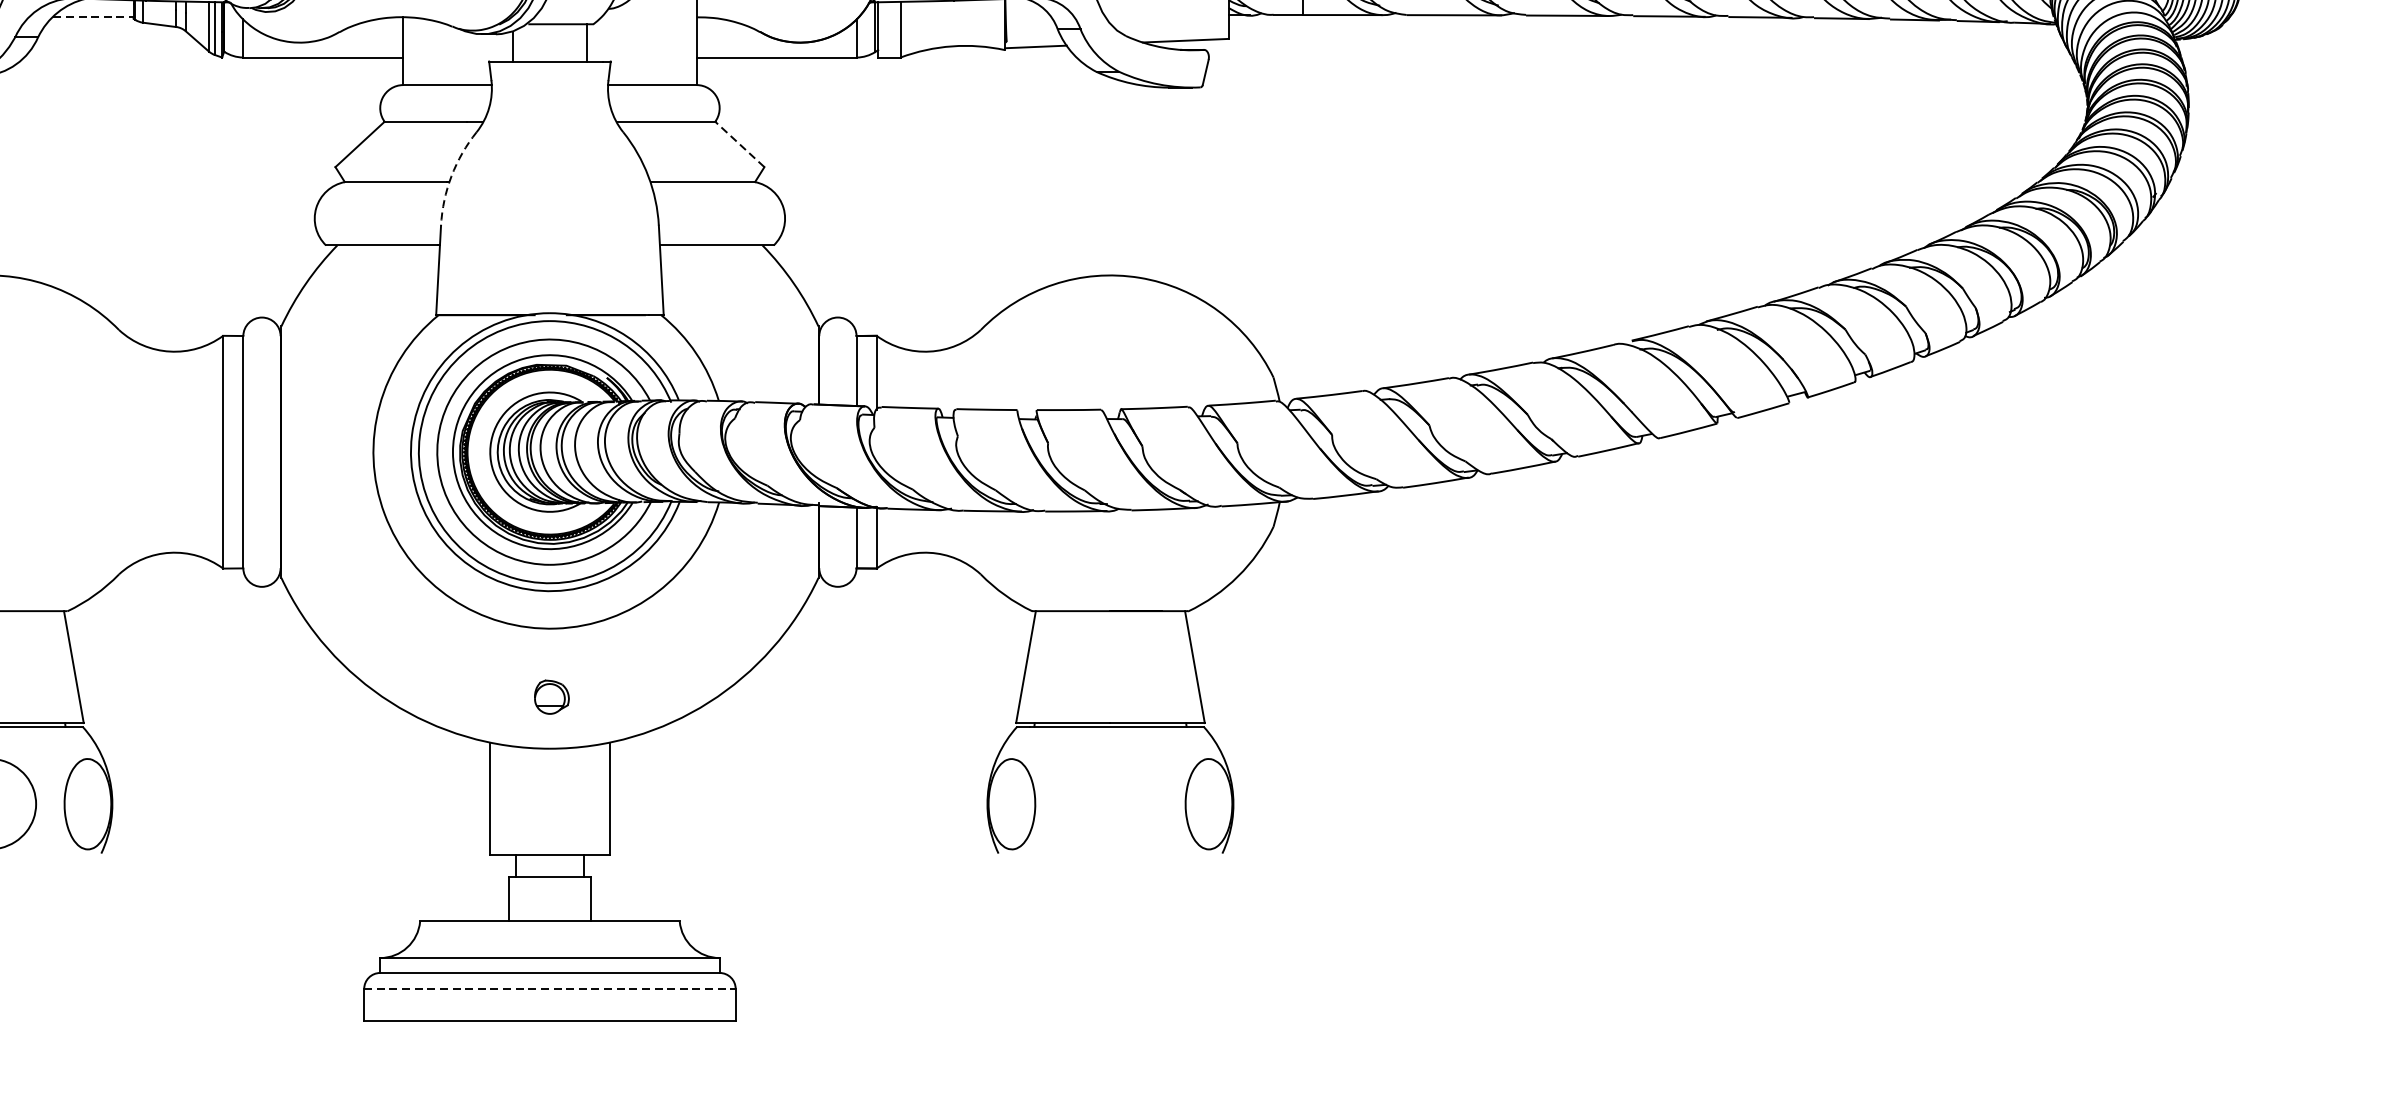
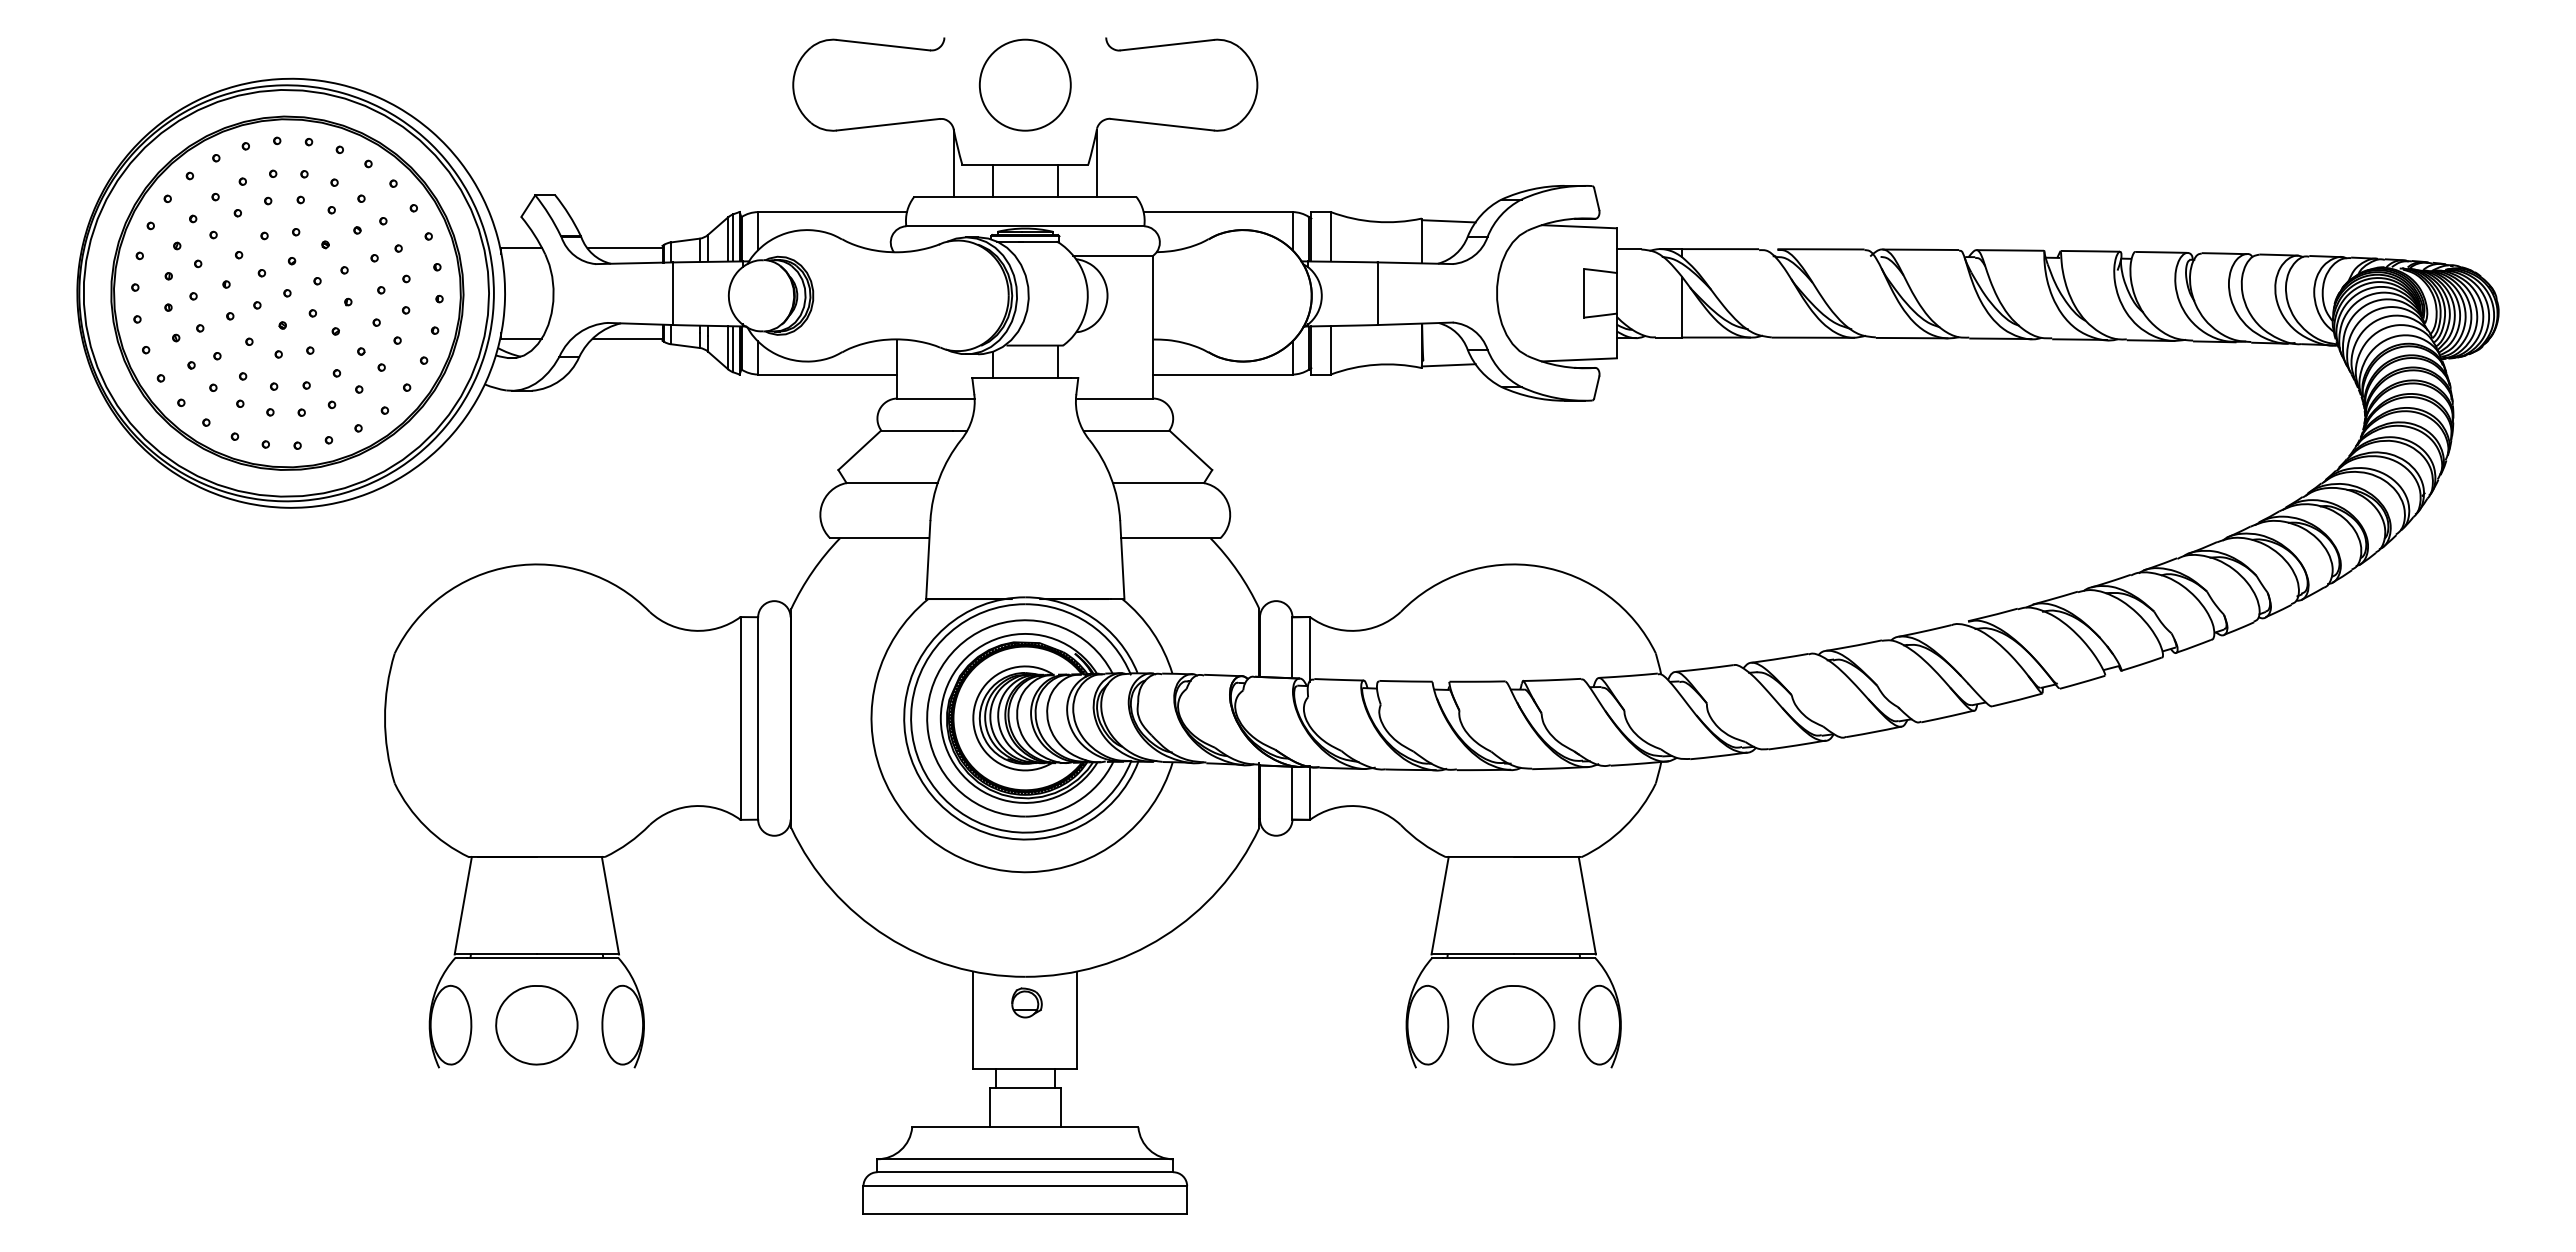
line: (93, 16) -> (627, 338), dashed -> solid
line: (740, 144) -> (1191, 450), dashed -> solid
arc: (451, 175) -> (939, 477), dashed -> solid
part: (551, 696) -> (1026, 1002), moved
part: (1110, 804) -> (1513, 1025), added
line: (550, 989) -> (1025, 1186), dashed -> solid

